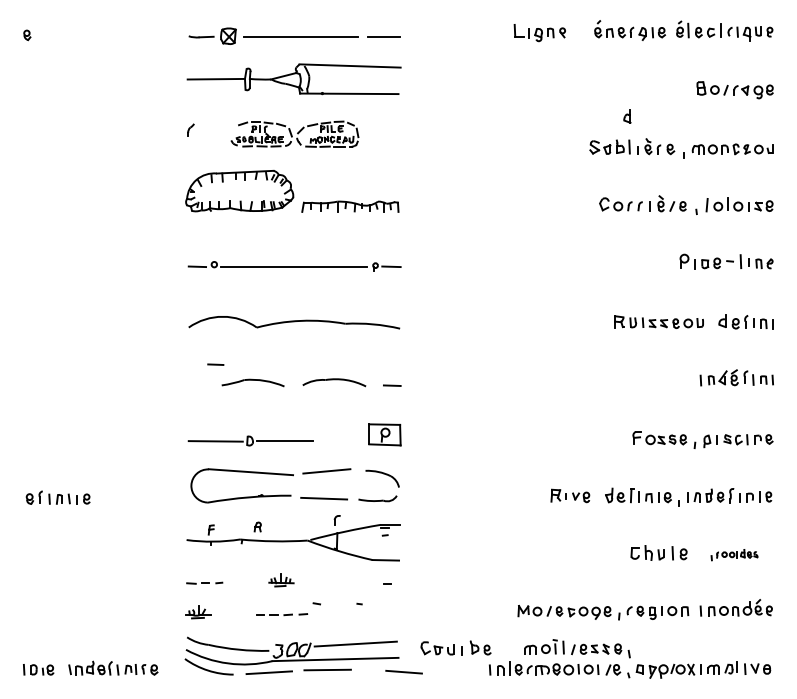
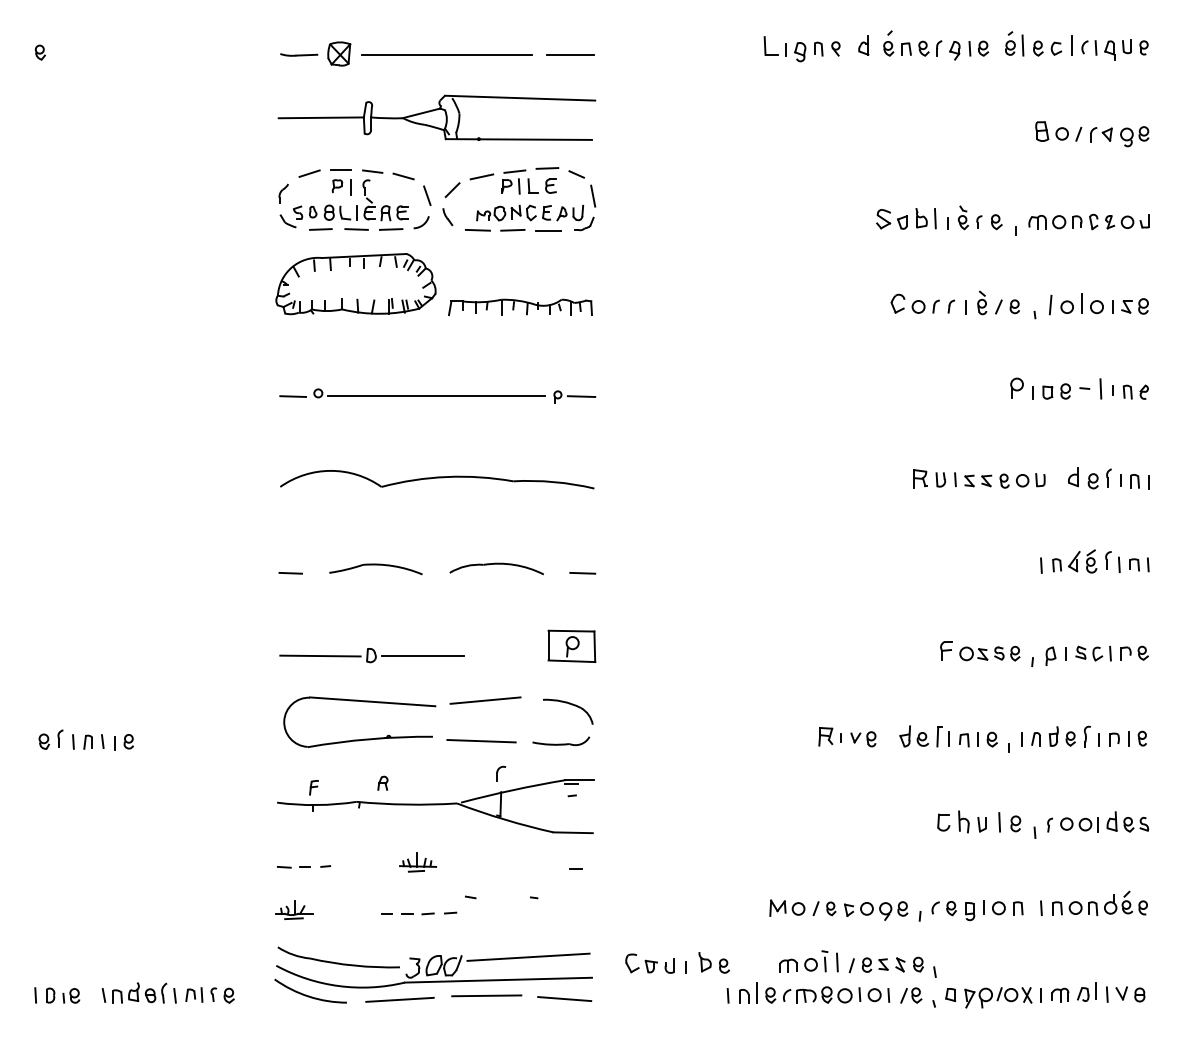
part: (627, 116) -> (863, 45), moved
part: (294, 134) -> (437, 199), size x1.67
line: (215, 364) -> (290, 572), moved
part: (734, 554) -> (1091, 824), size x1.67
line: (403, 672) -> (563, 999), moved

